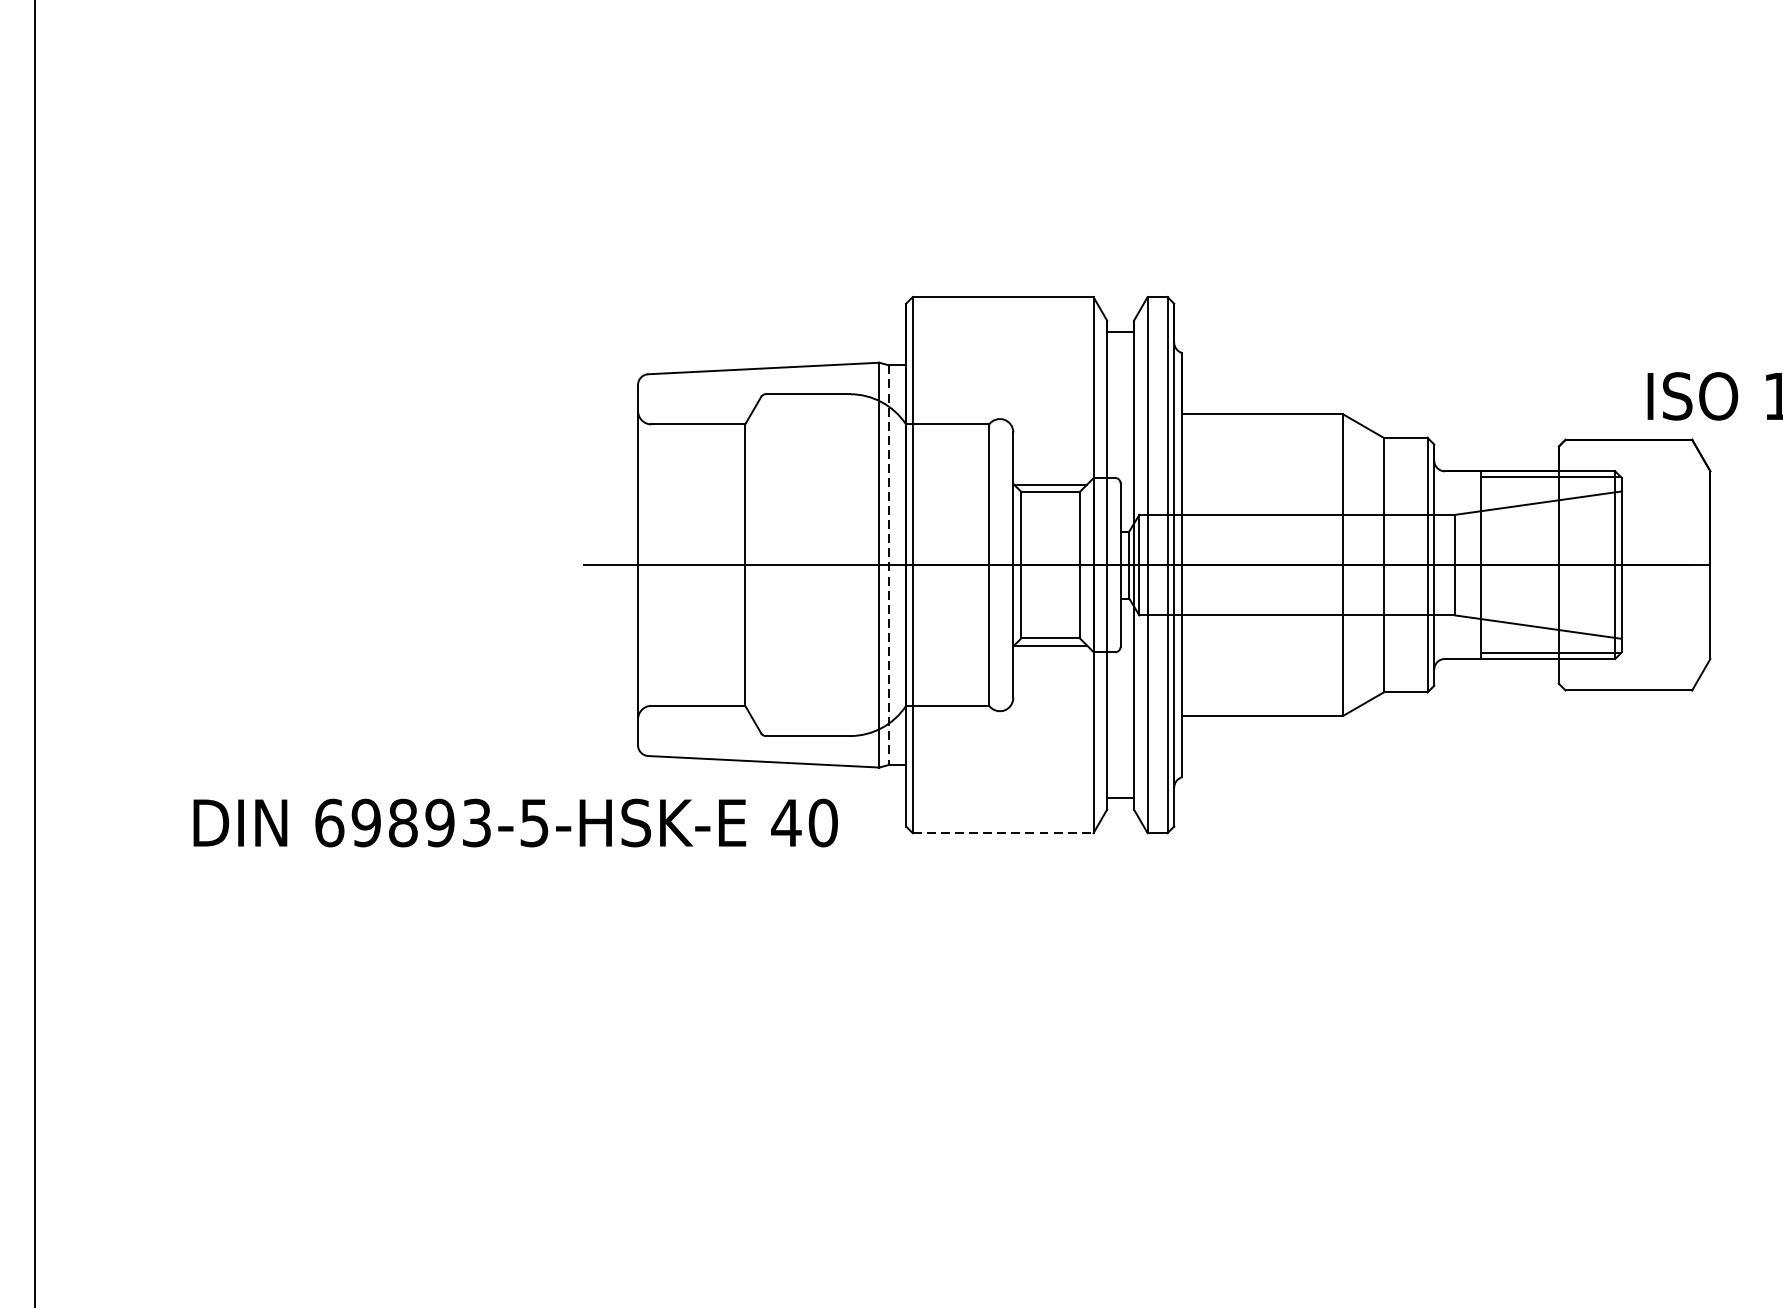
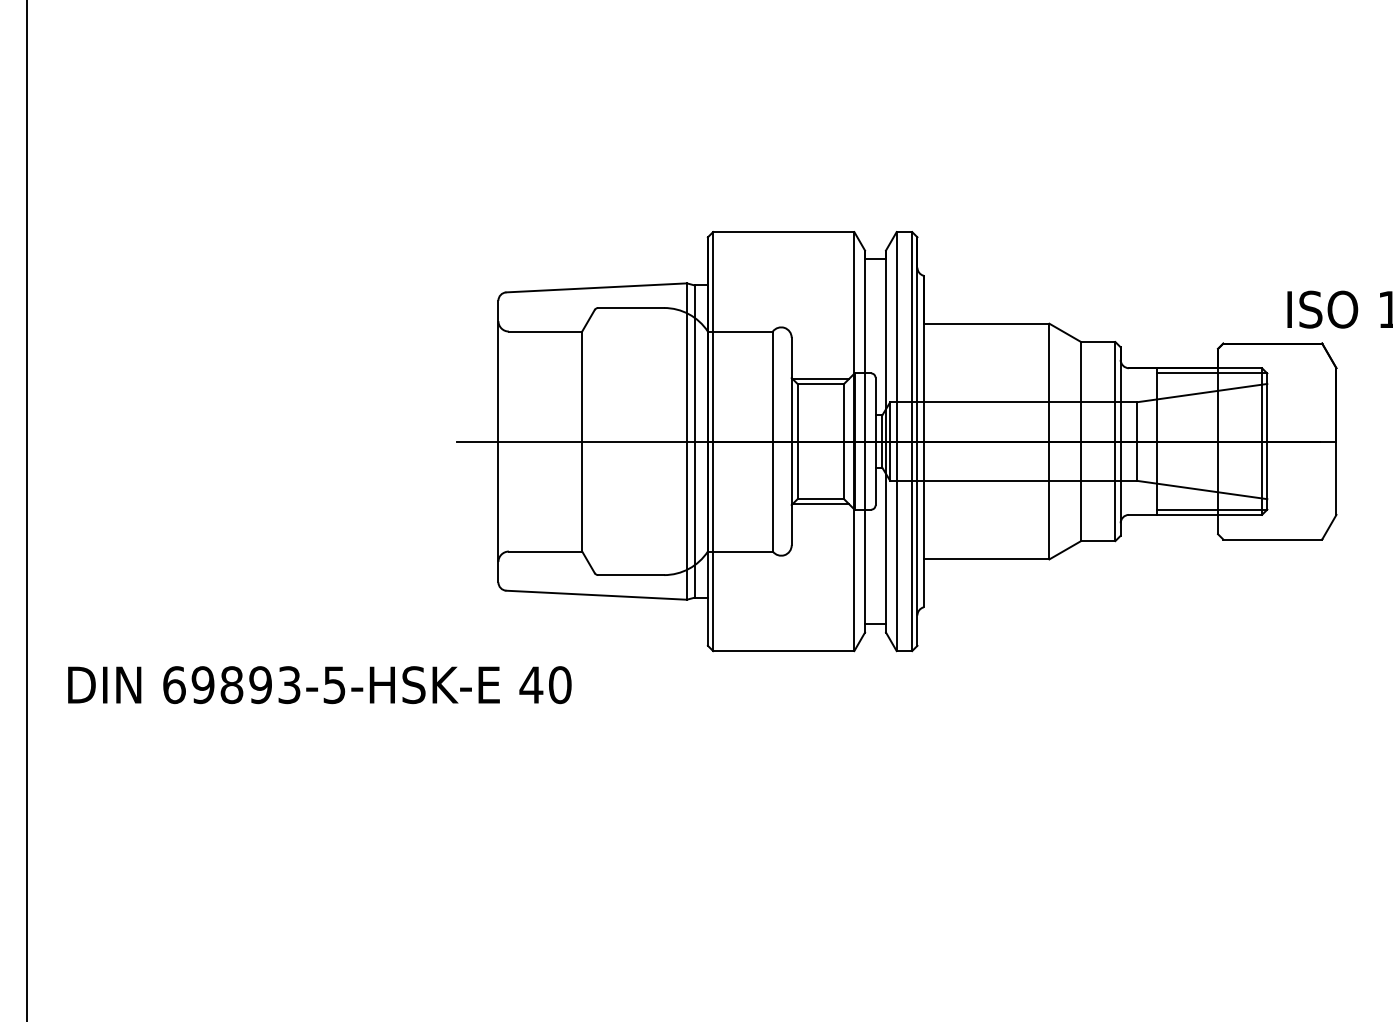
line: (888, 566) -> (694, 442), dashed -> solid
text: (515, 823) -> (319, 685), moved
line: (1002, 833) -> (783, 651), dashed -> solid

